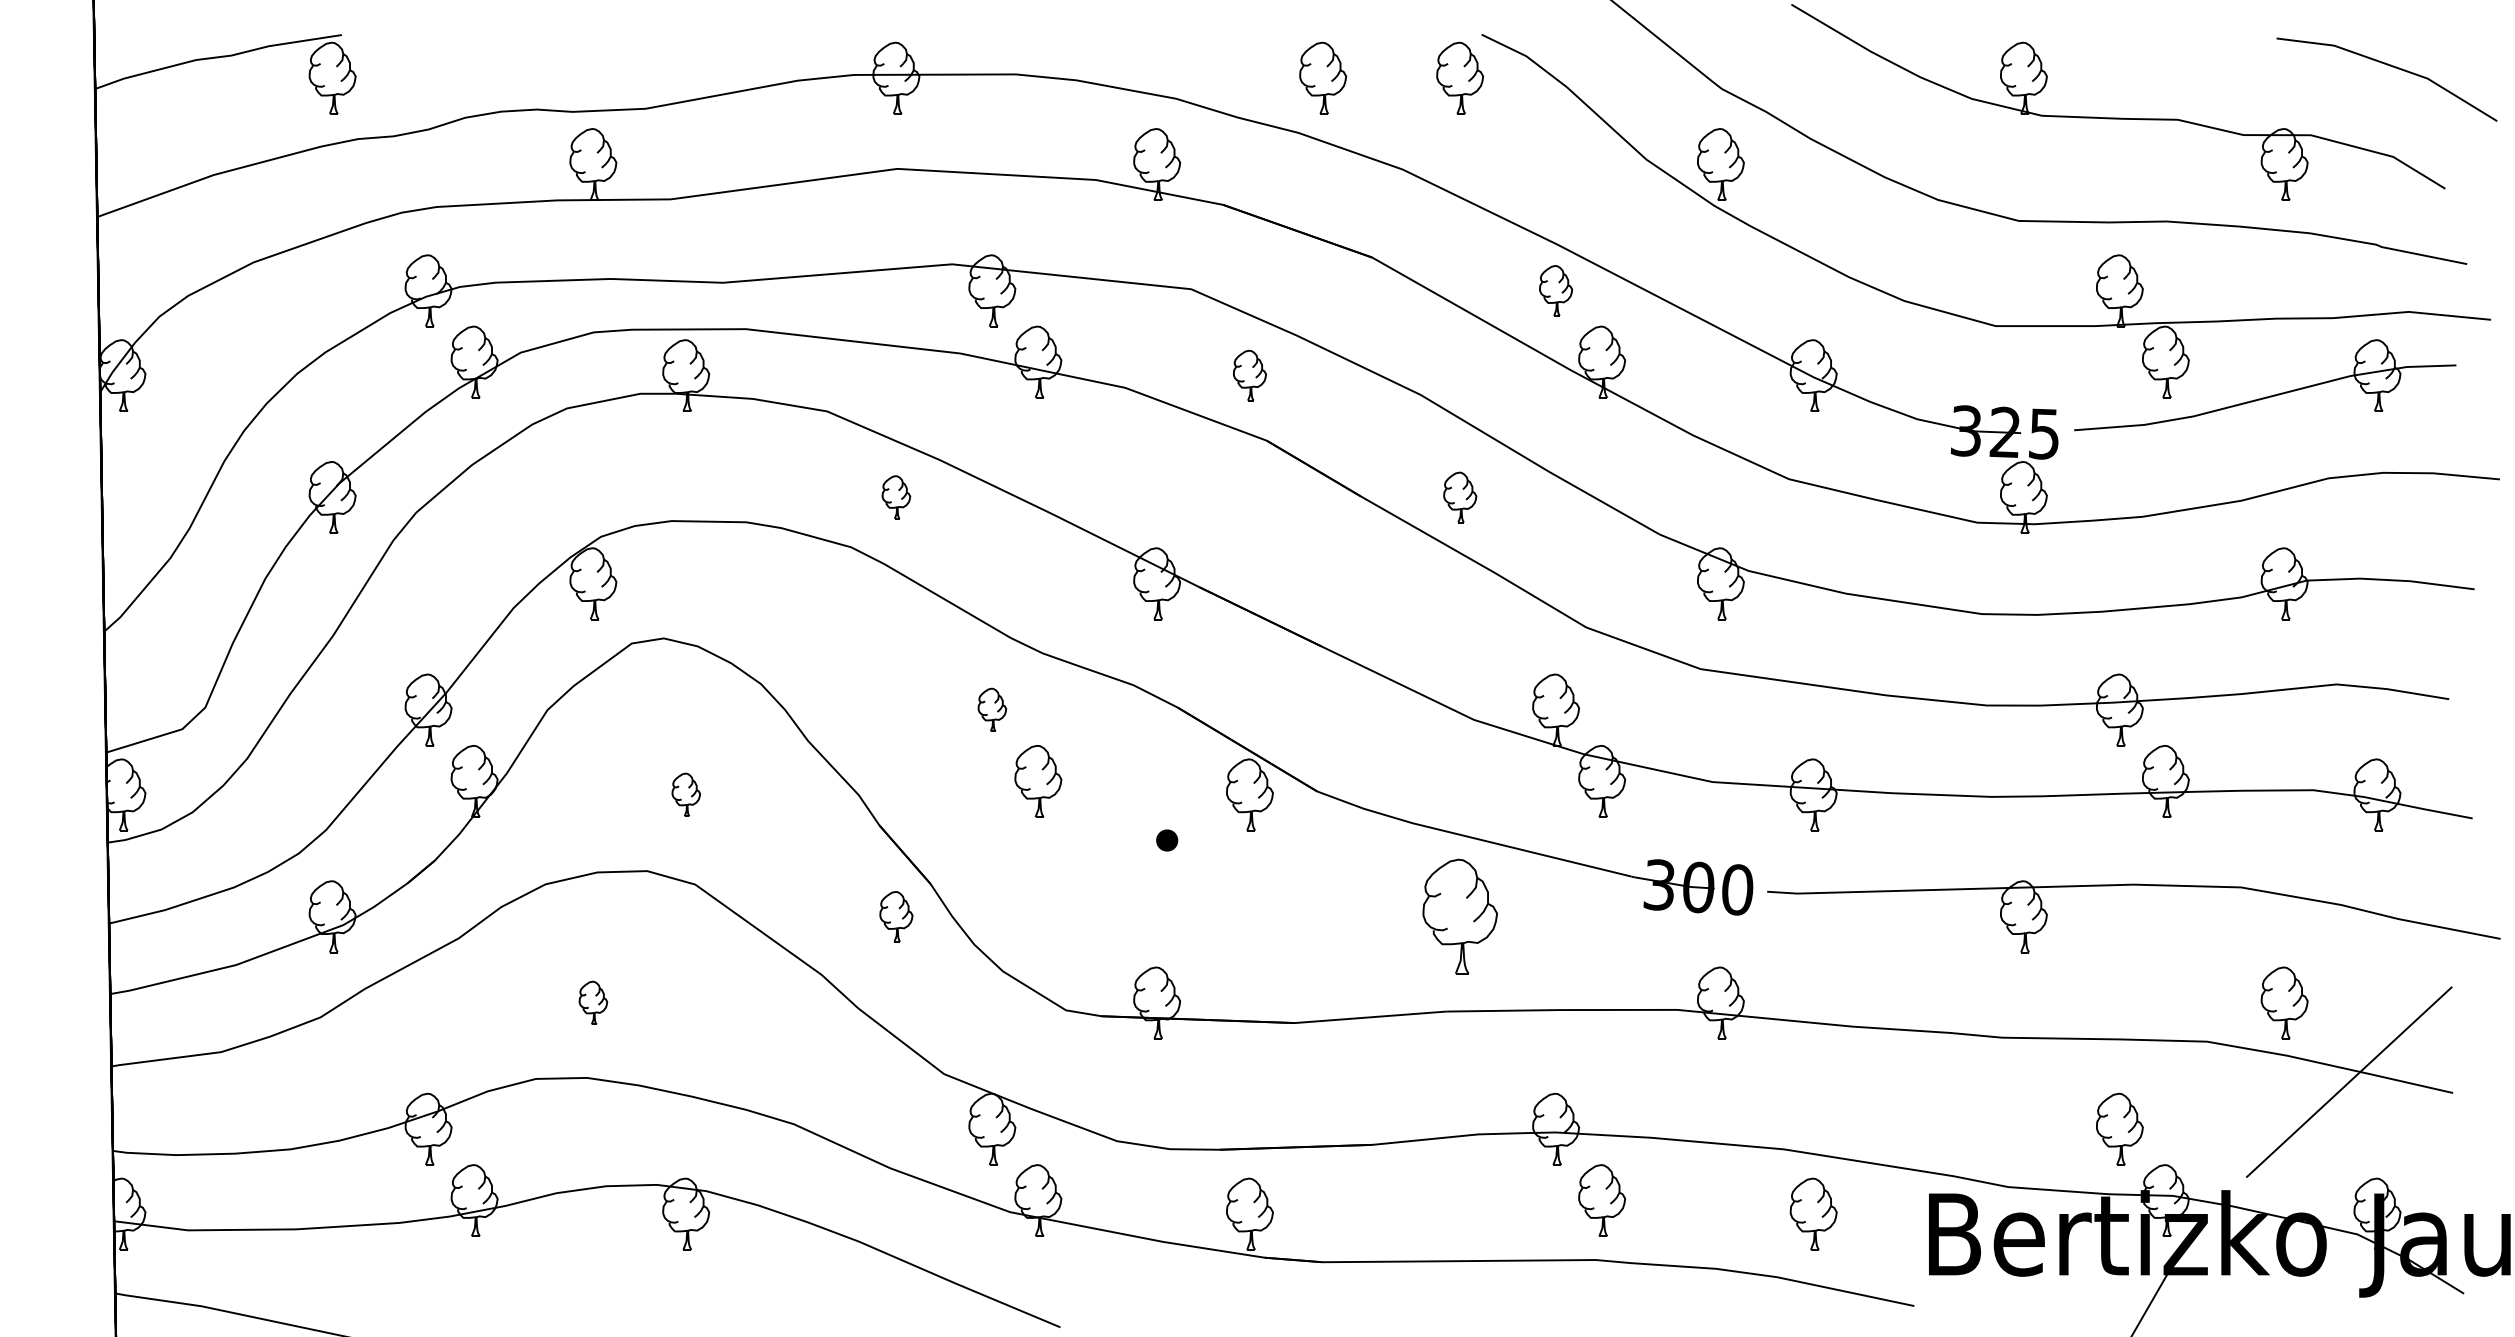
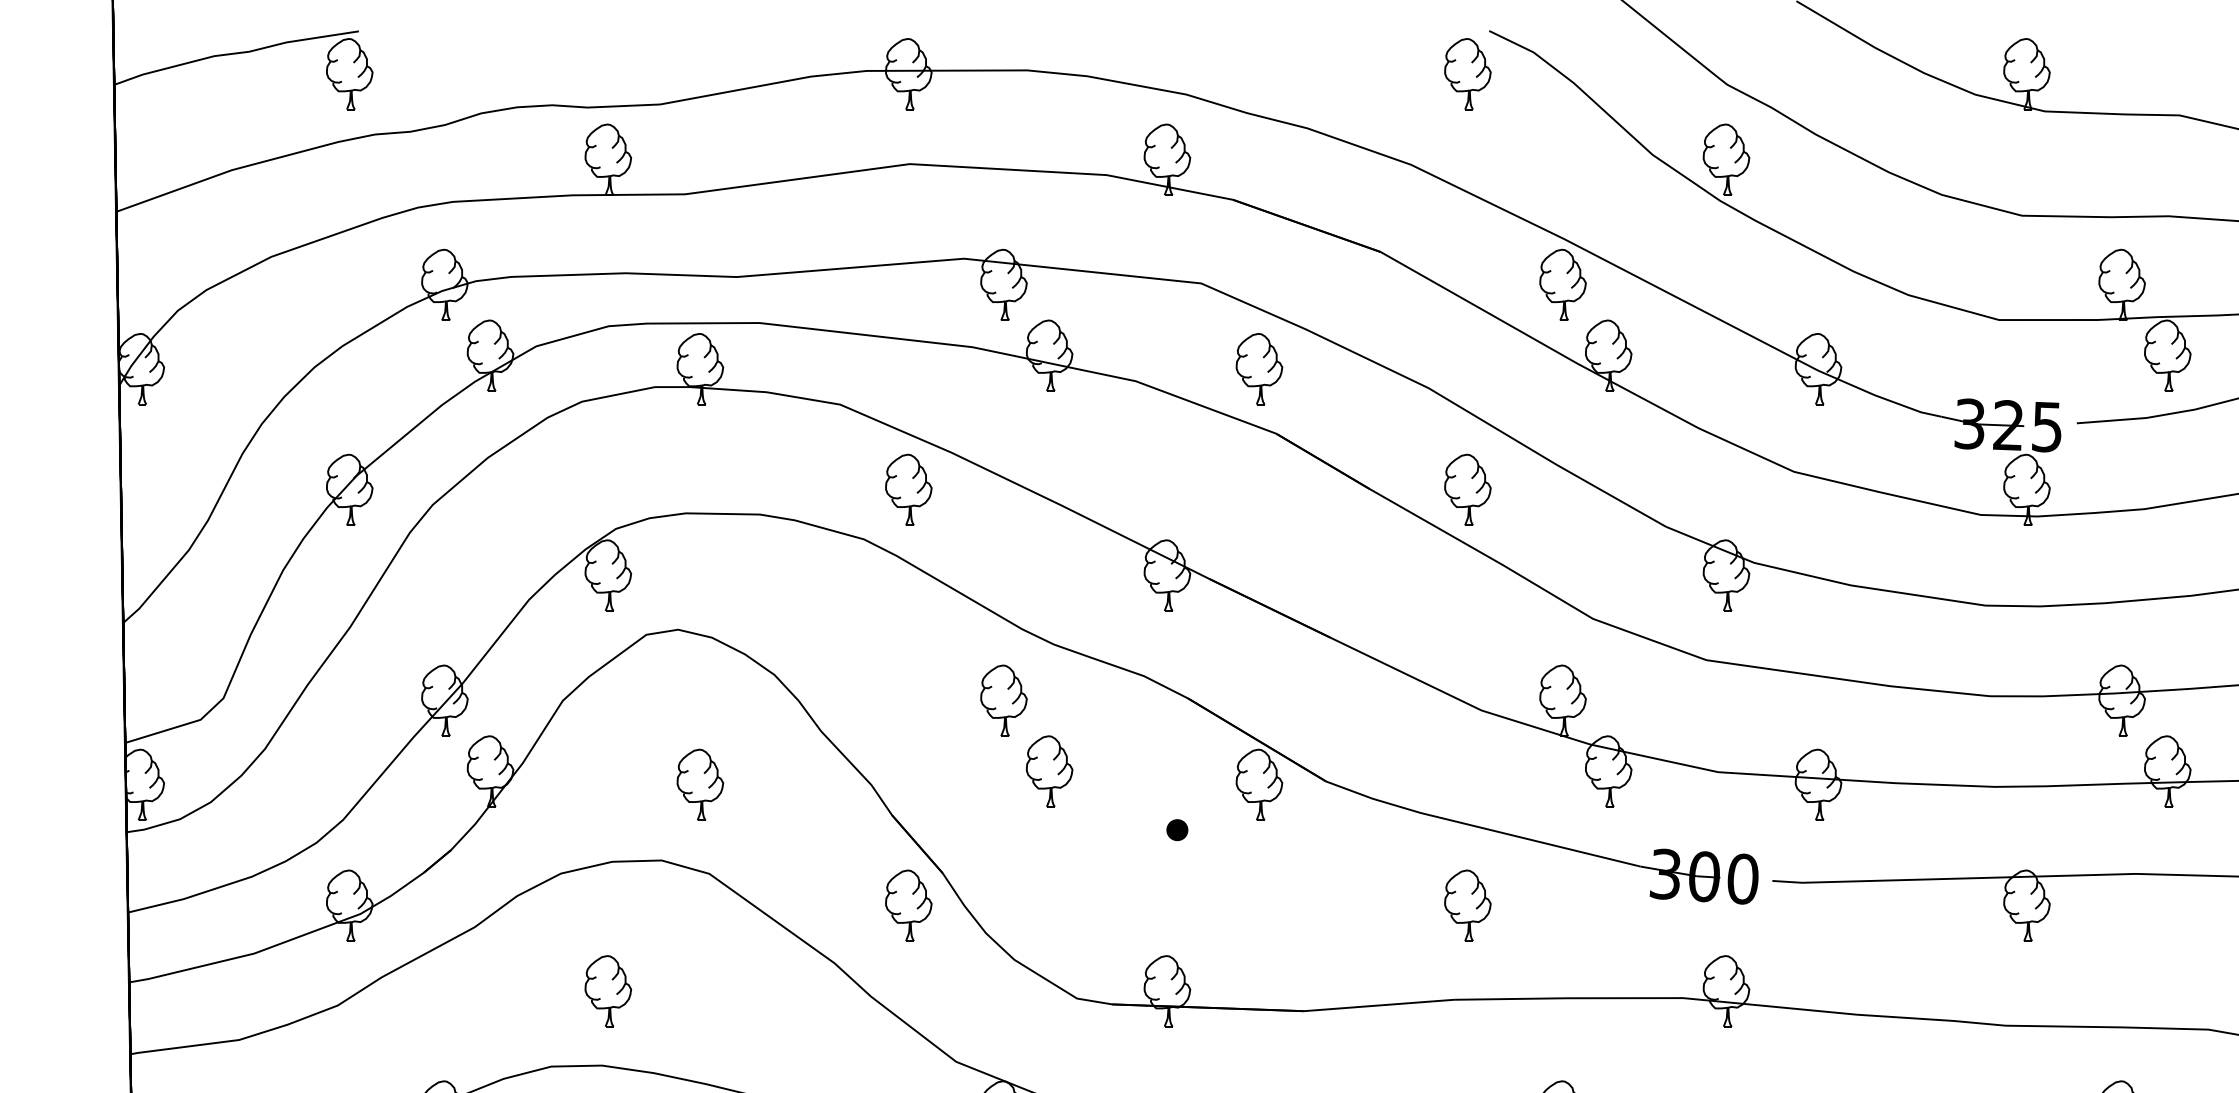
part: (1323, 77) -> (1332, 73), removed
part: (1555, 290) -> (1562, 284), size x1.43
part: (1249, 375) -> (1259, 368), size x1.43
part: (896, 497) -> (908, 489), size x1.67
part: (1460, 497) -> (1468, 489), size x1.43
part: (992, 709) -> (1004, 700), size x1.67
part: (686, 794) -> (700, 784), size x1.67
part: (896, 916) -> (908, 905), size x1.43
part: (1459, 916) -> (1467, 905), size x0.62
part: (593, 1002) -> (608, 990), size x1.67

